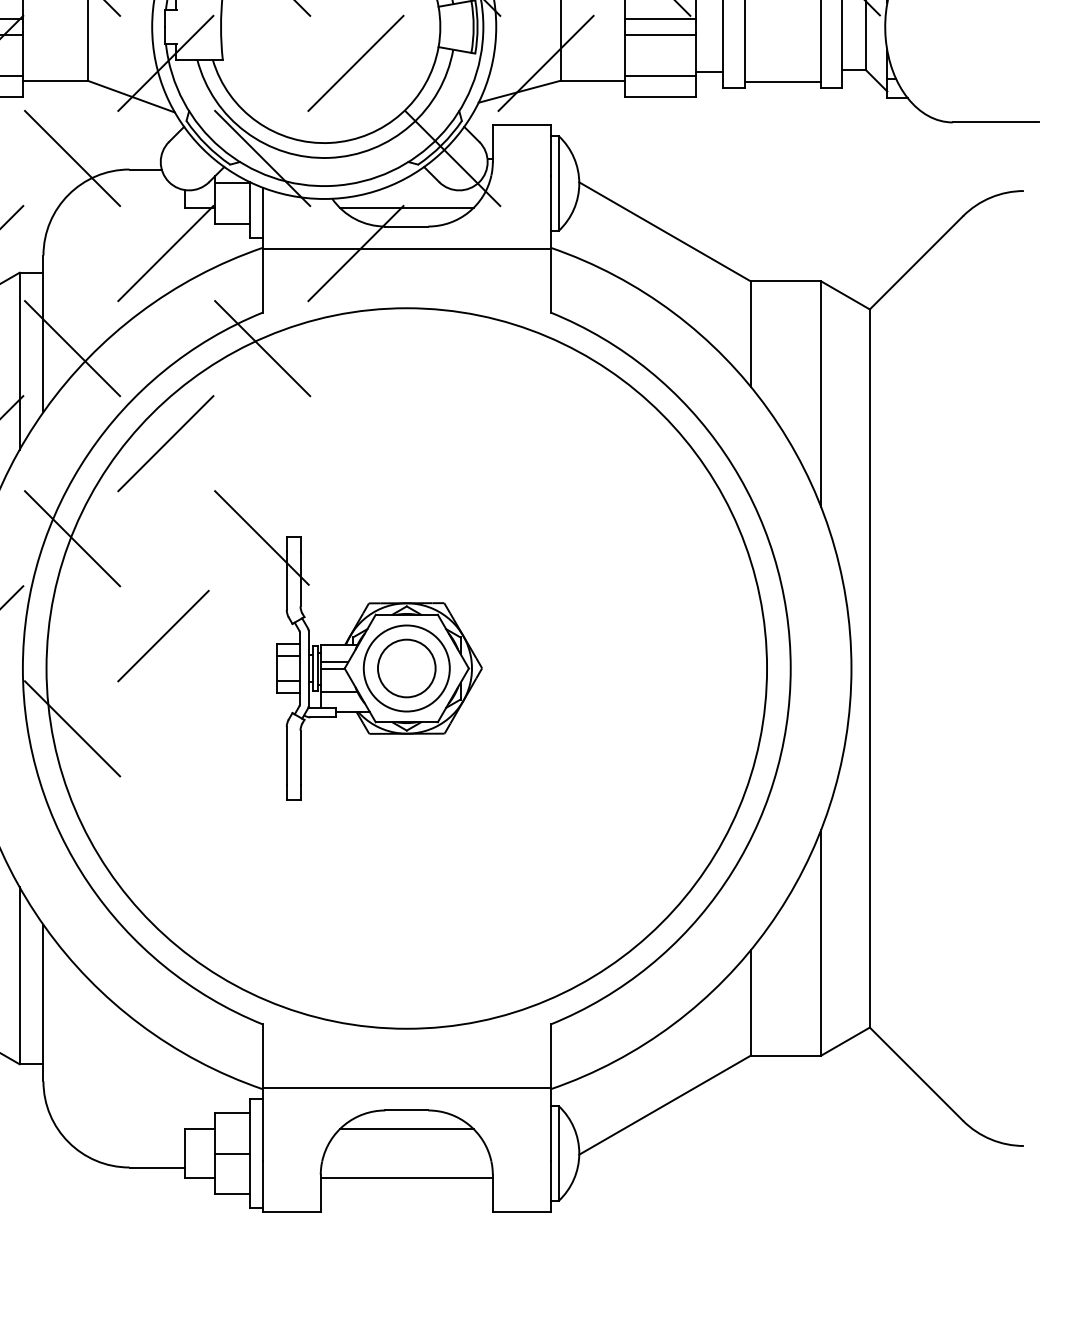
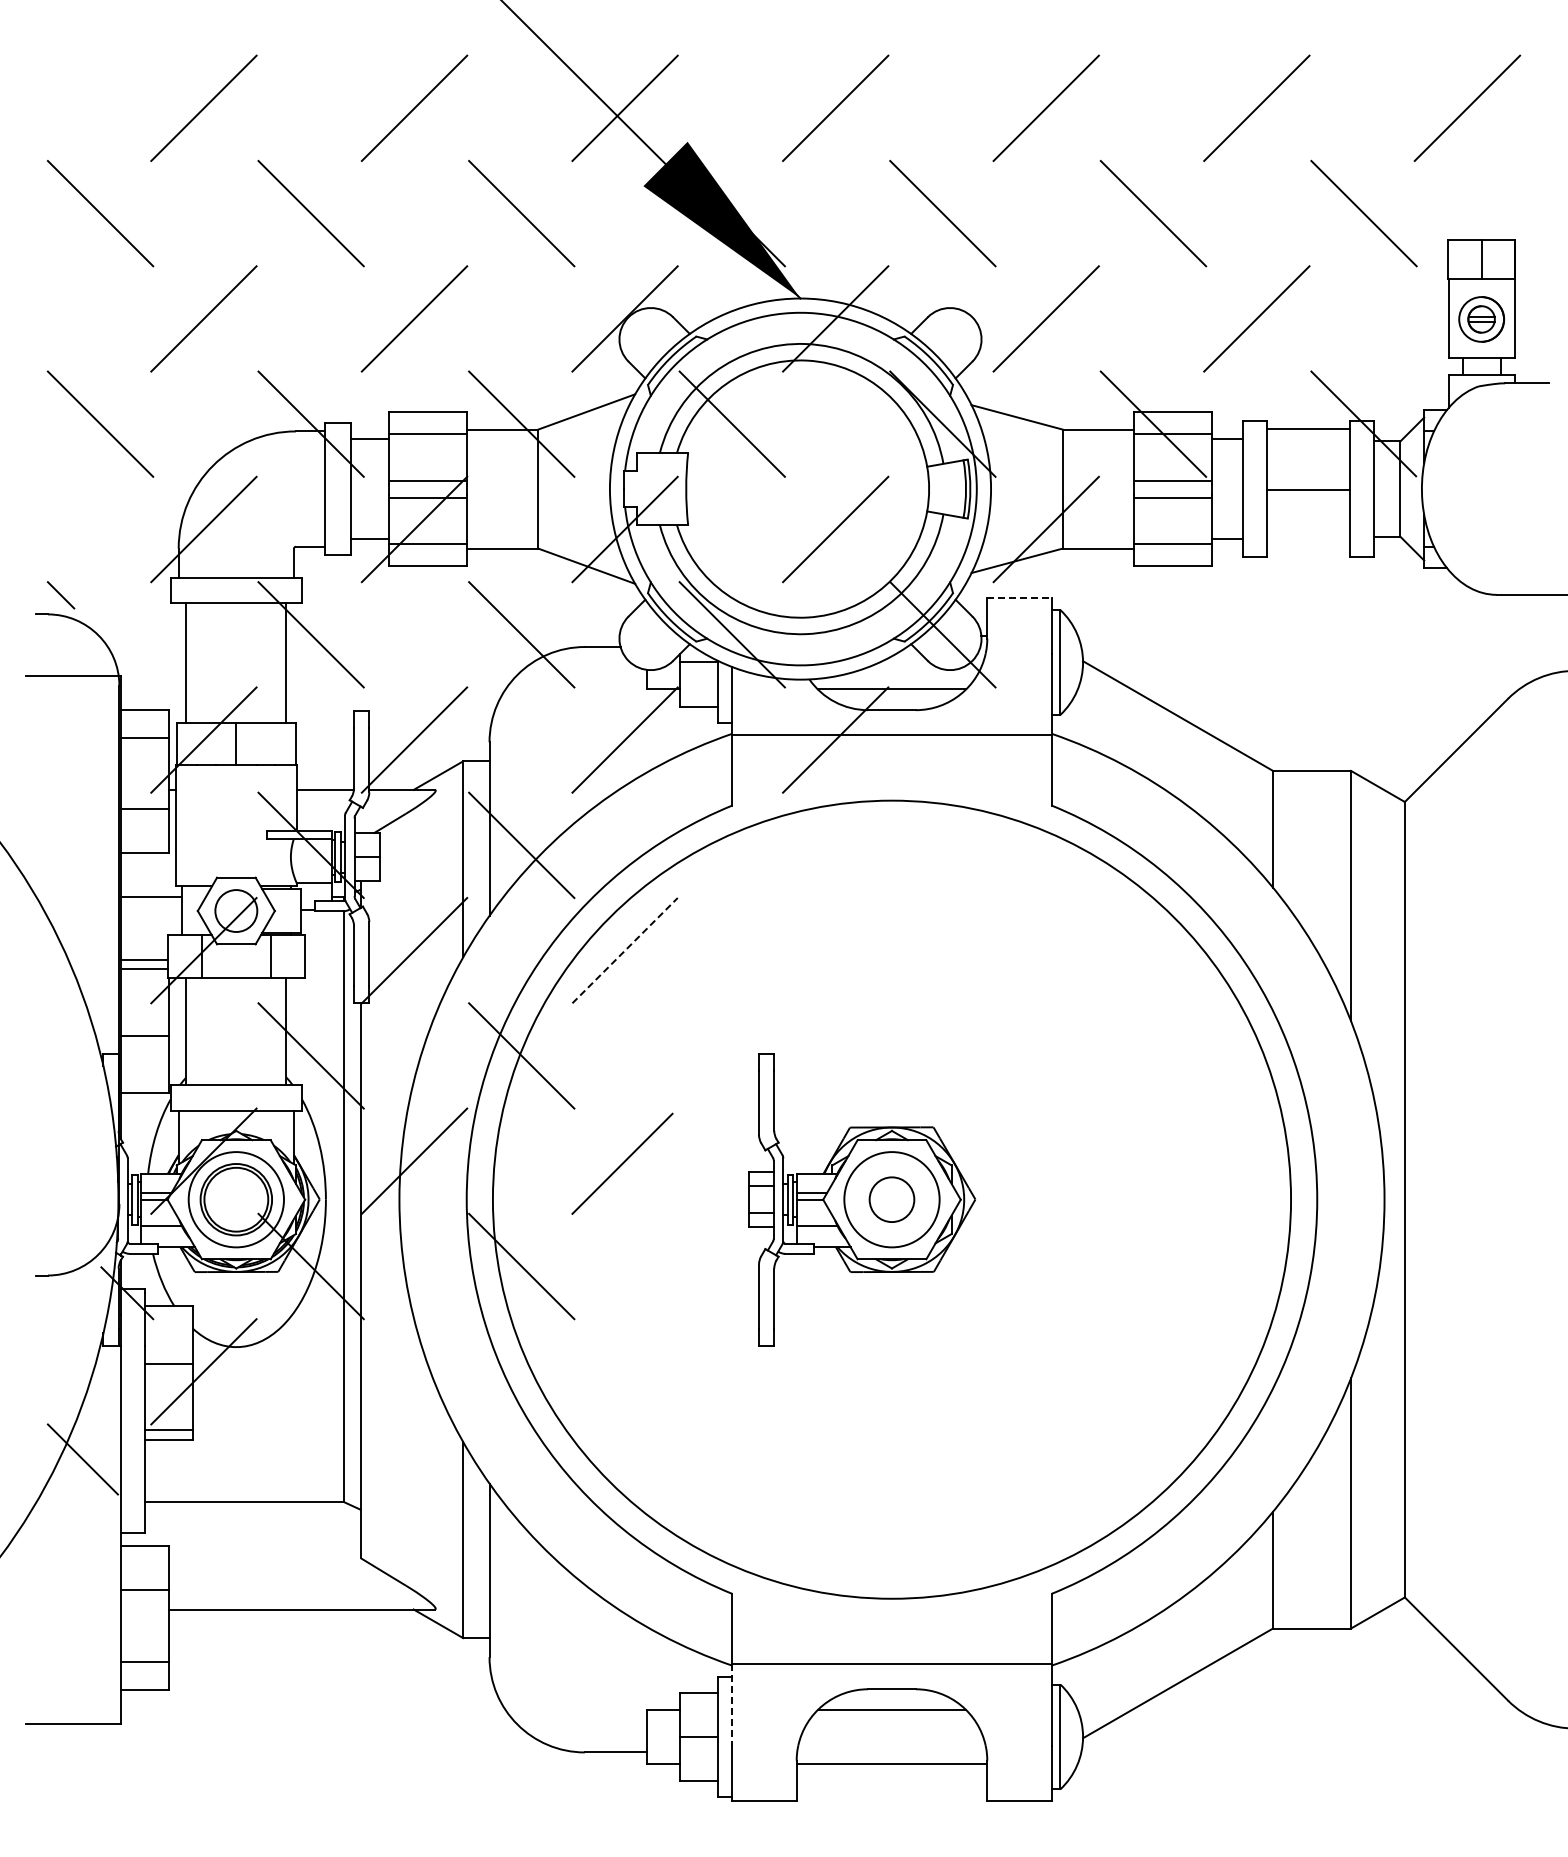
line: (782, 81) -> (1308, 489), moved
line: (521, 125) -> (1019, 598), solid -> dashed
line: (261, 348) -> (731, 845), removed
line: (166, 443) -> (625, 950), solid -> dashed
line: (261, 538) -> (731, 1055), removed
circle: (406, 668) -> (891, 1199), size x0.7
line: (262, 1125) -> (732, 1705), solid -> dashed

